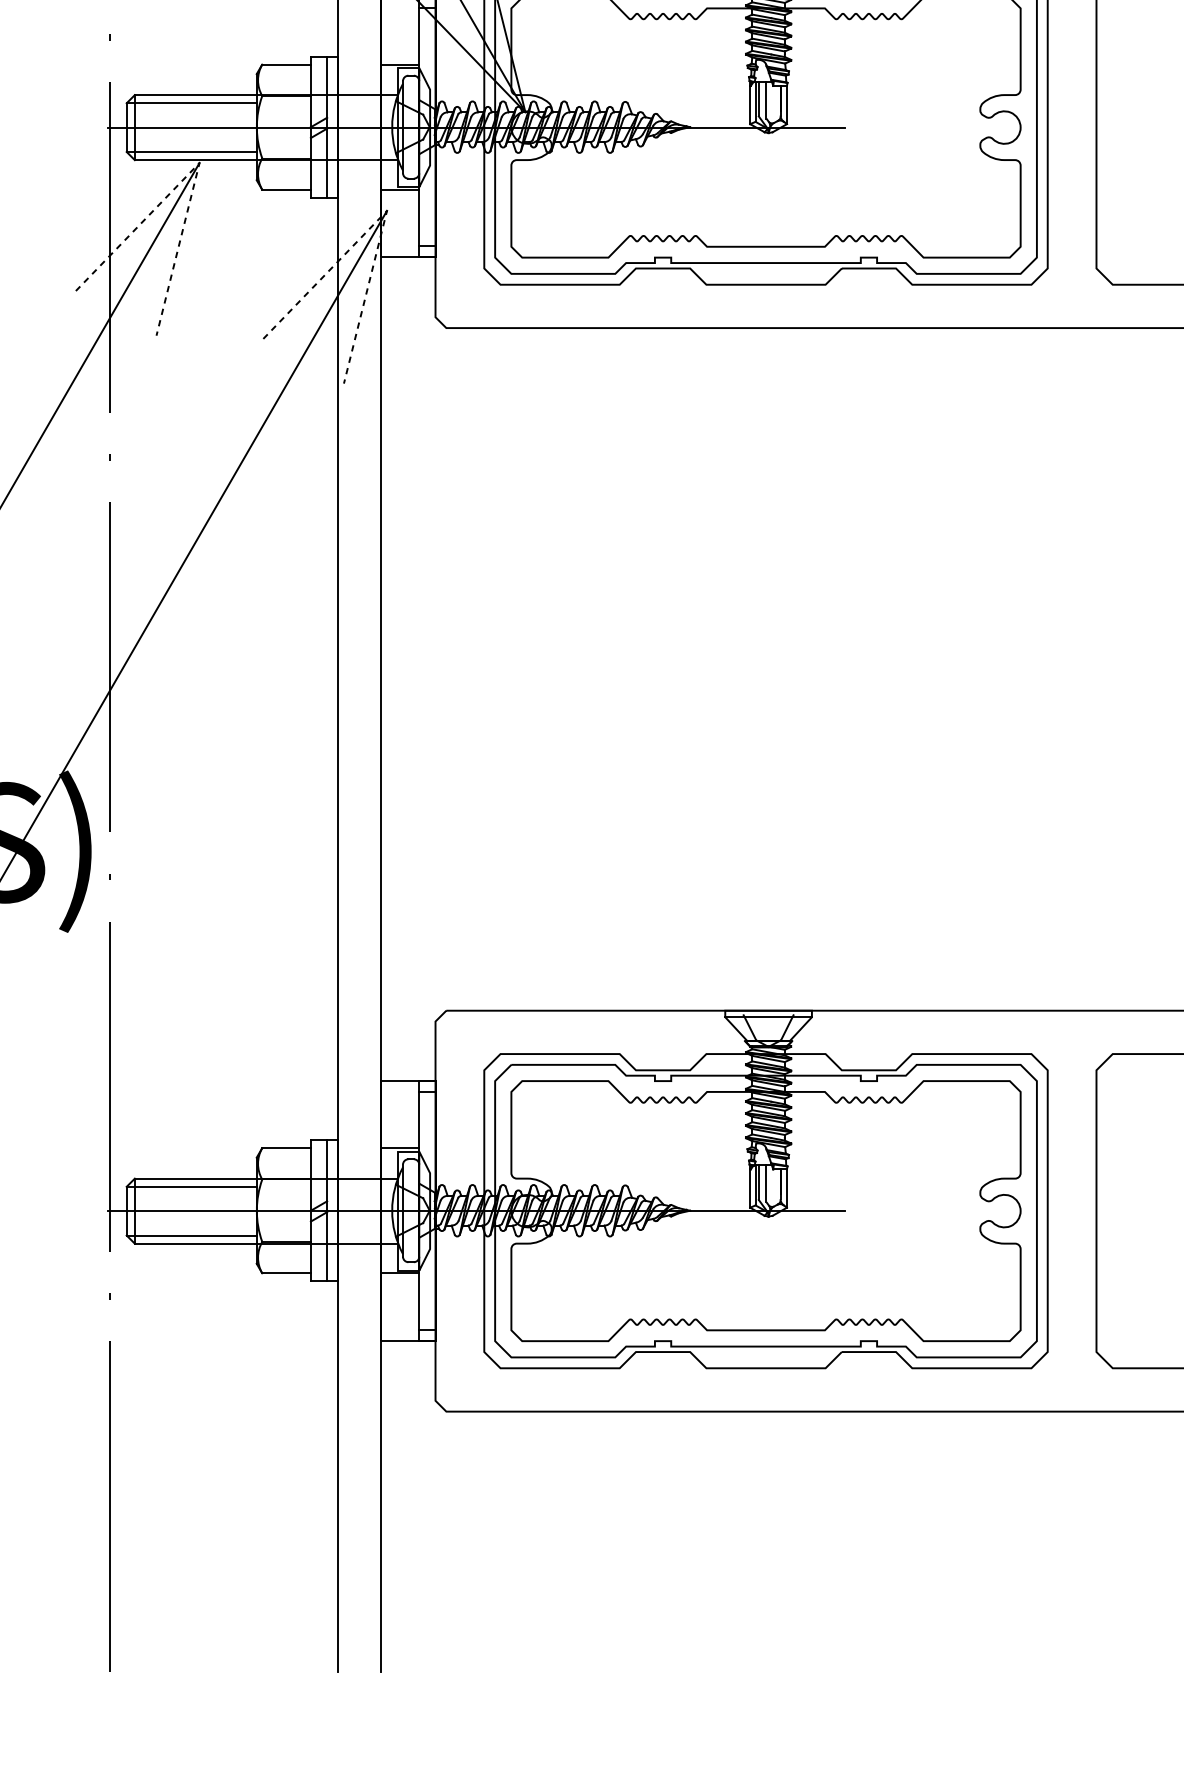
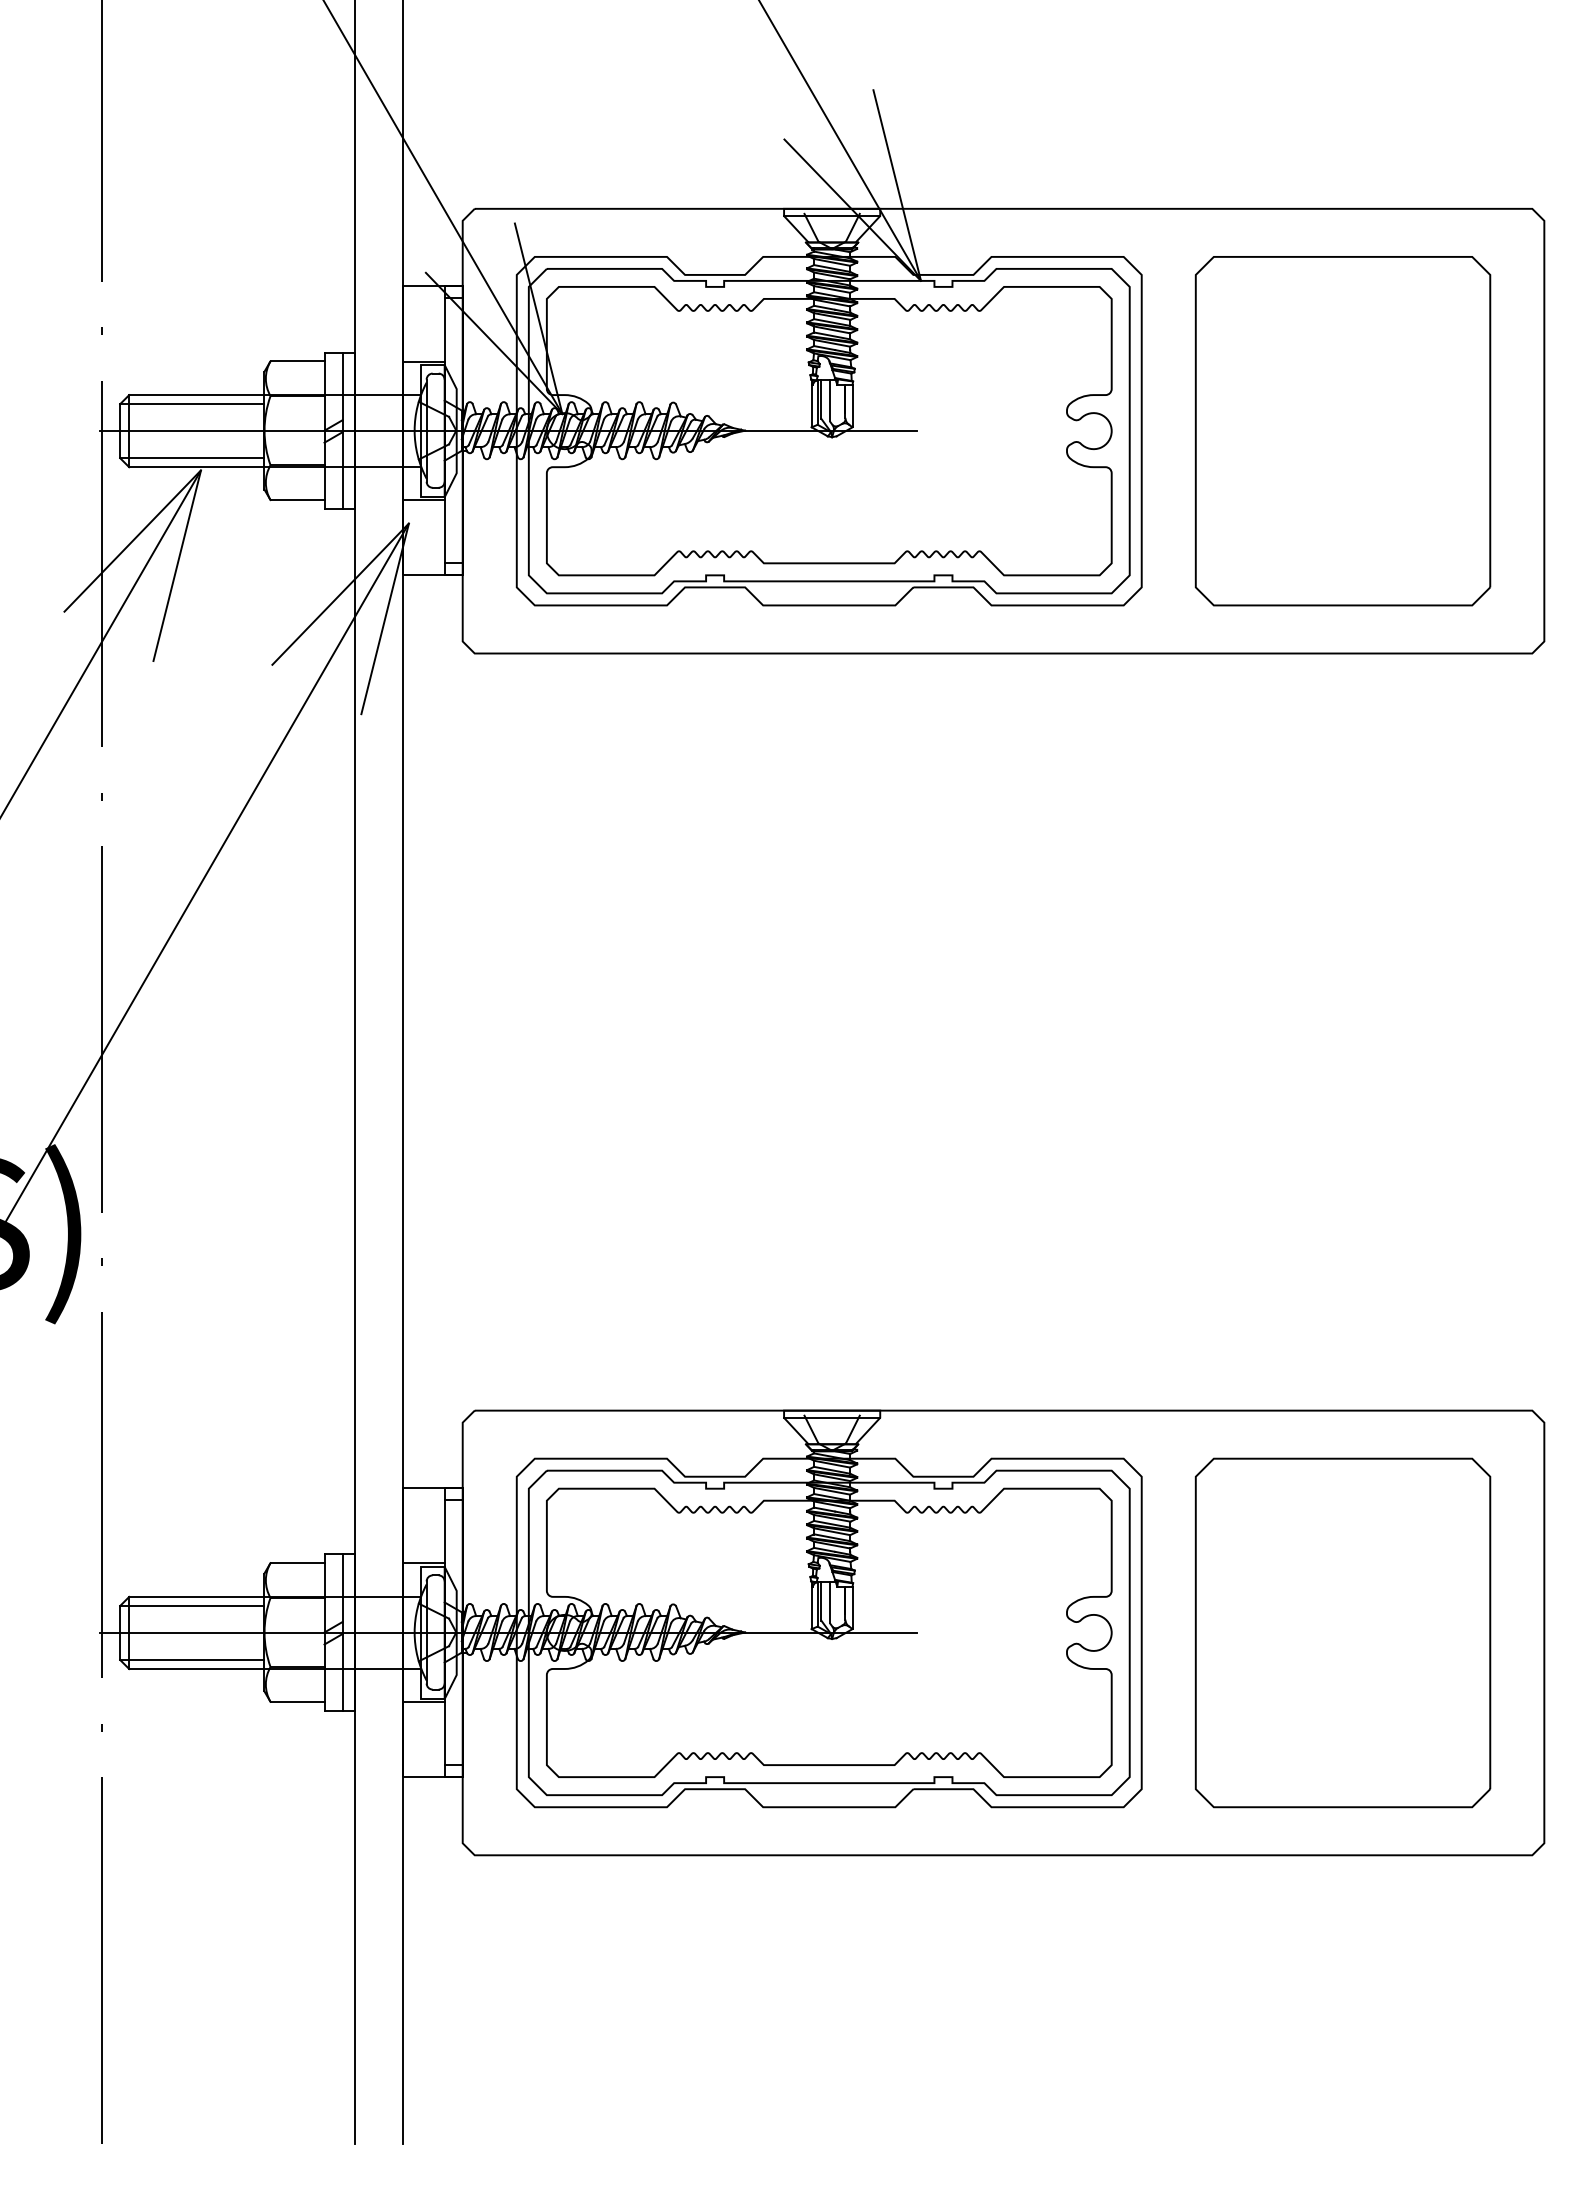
line: (200, 163) -> (201, 470), dashed -> solid
line: (386, 210) -> (408, 523), dashed -> solid

